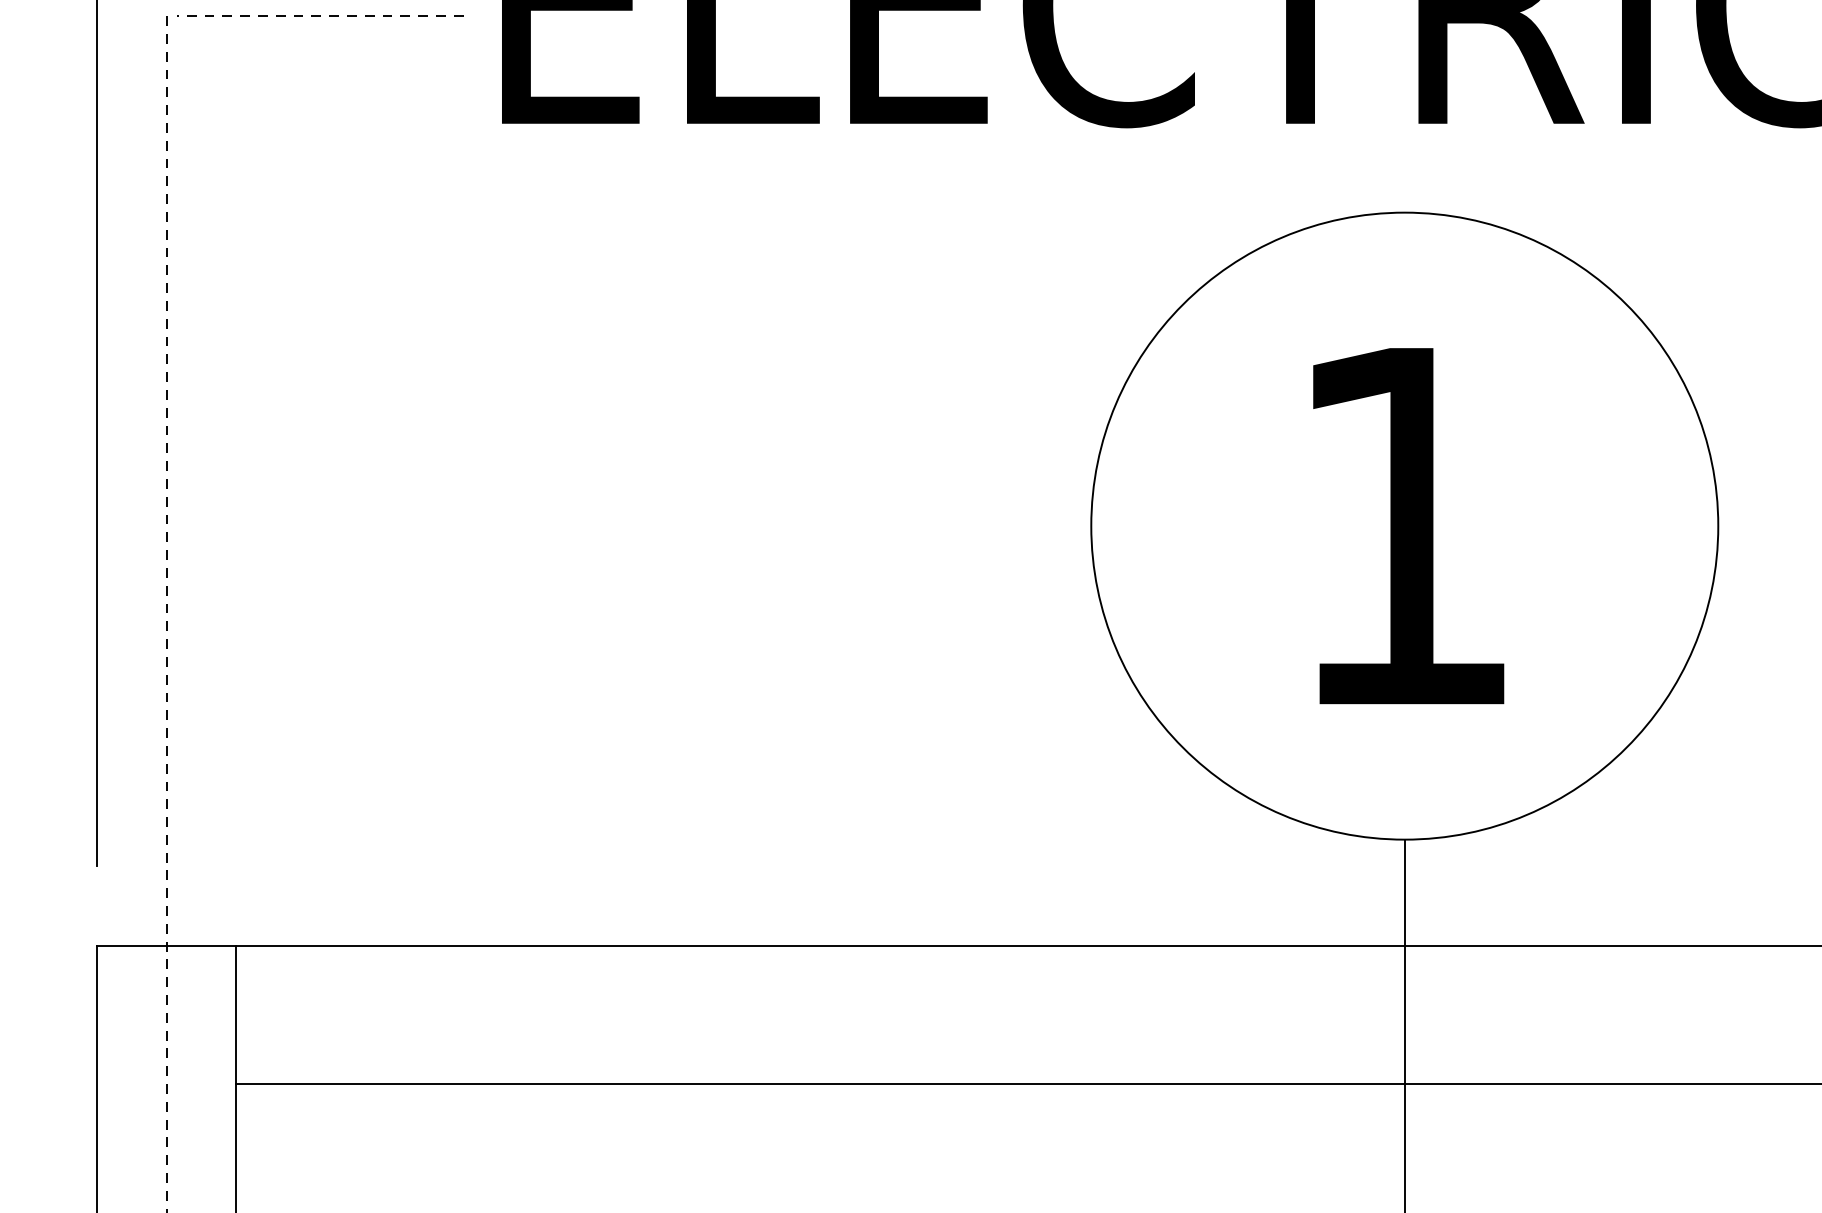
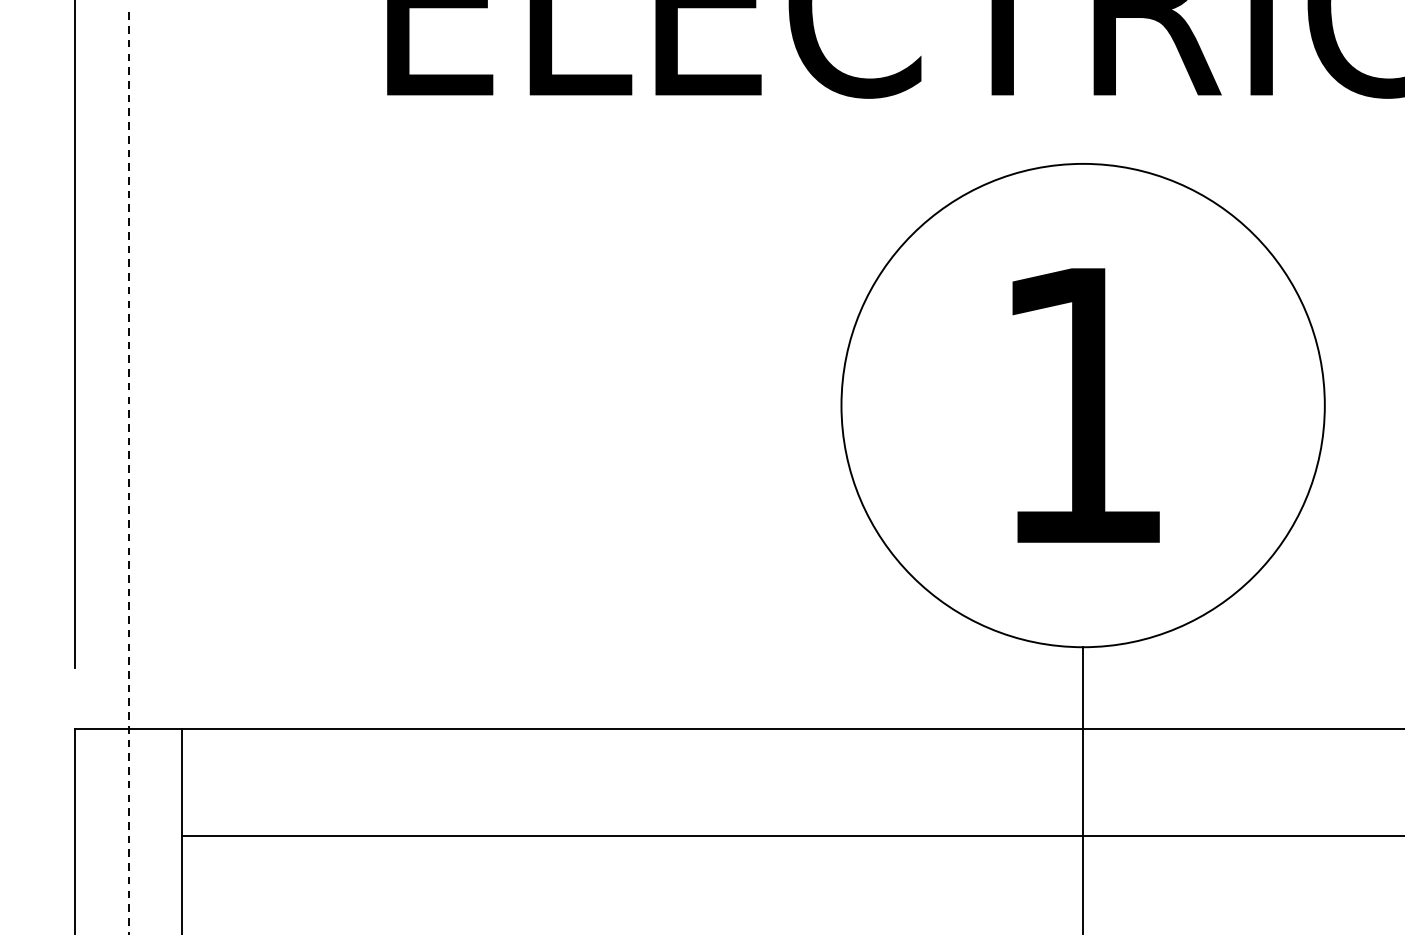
line: (320, 15) -> (247, 11), removed

